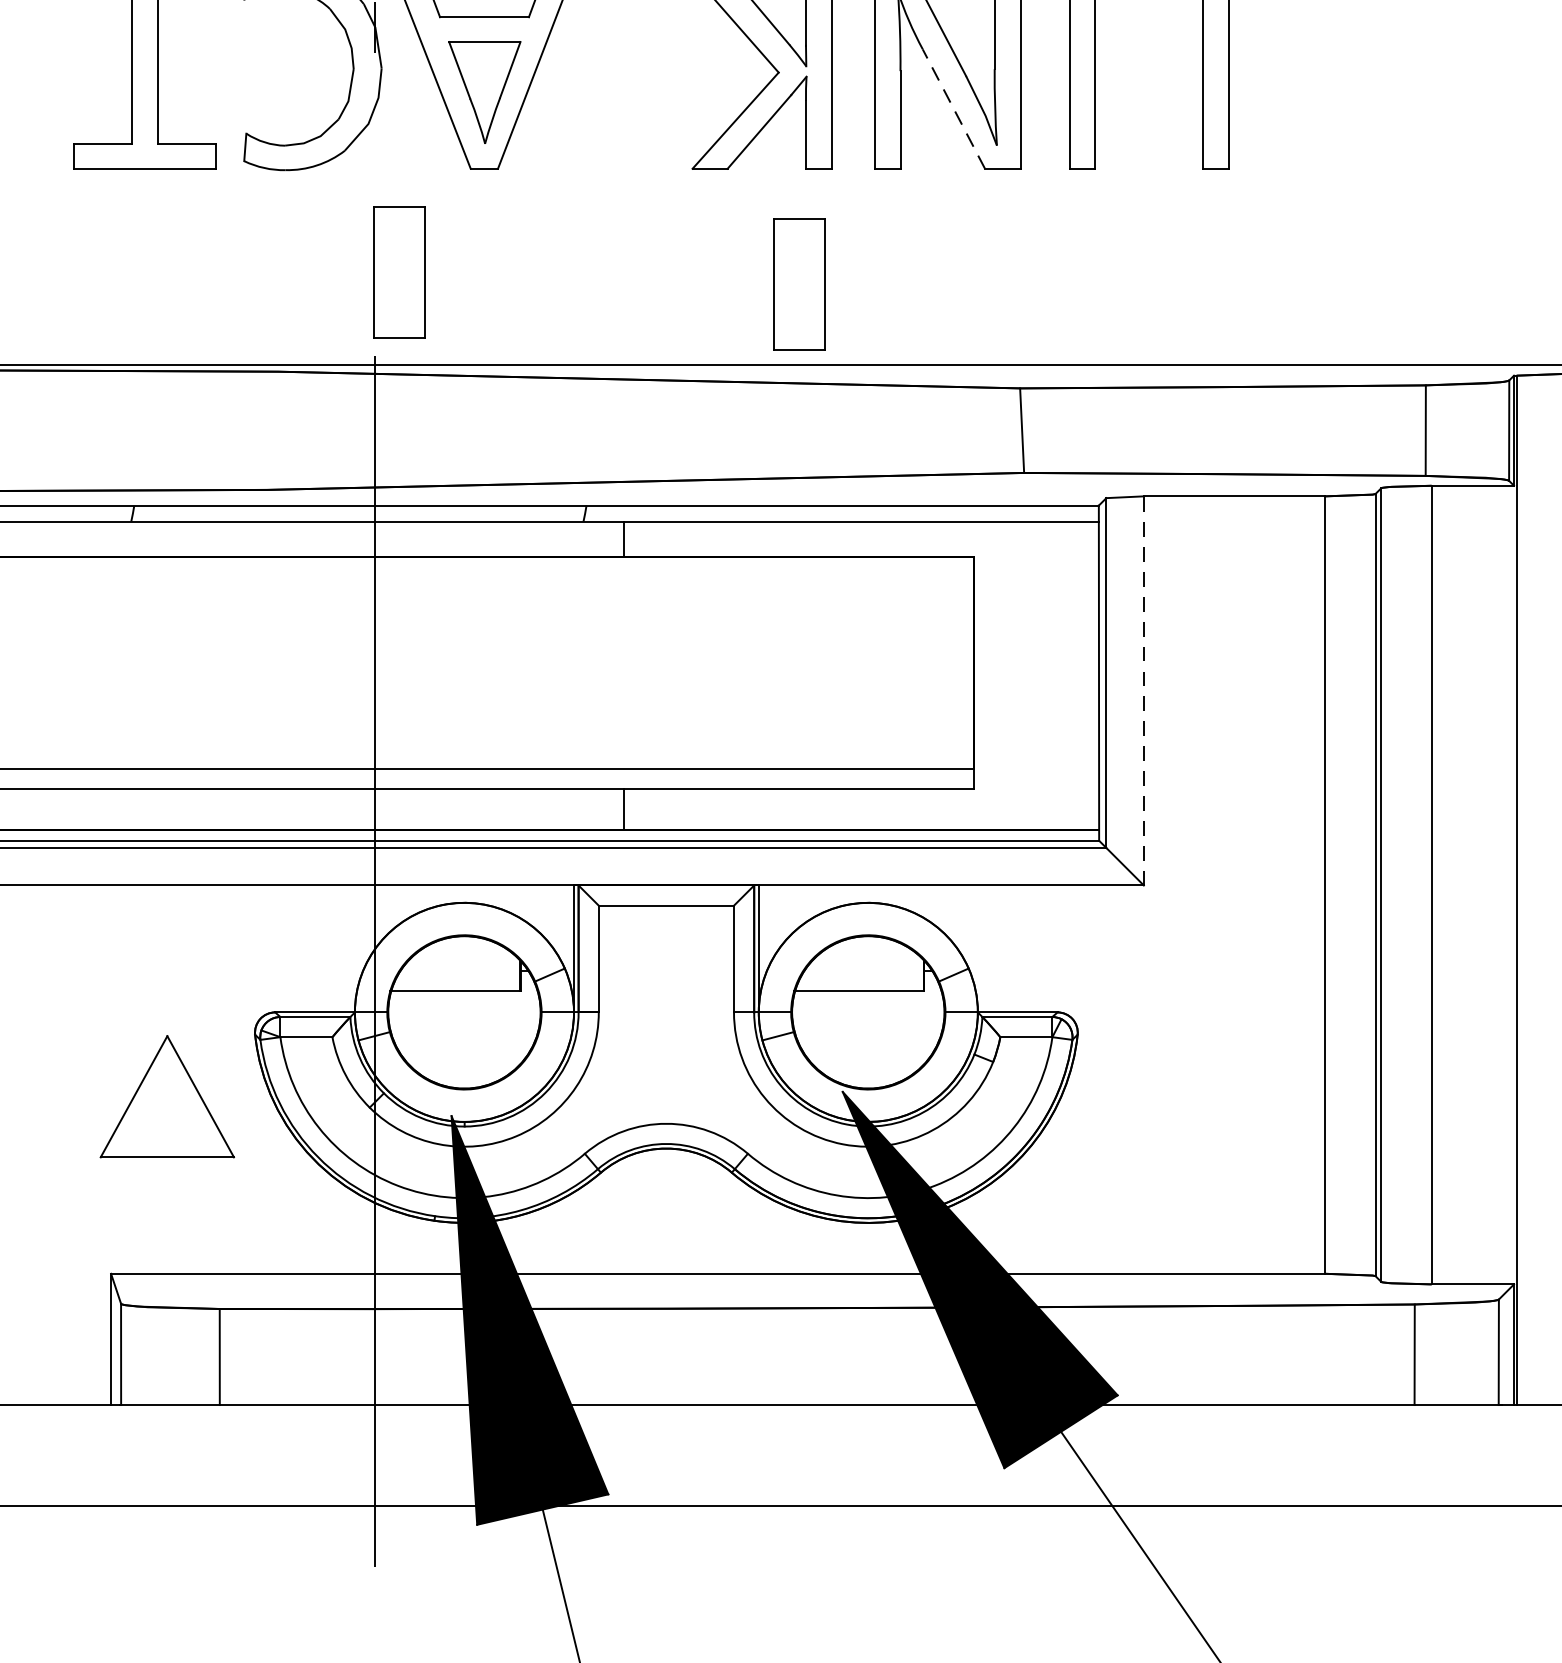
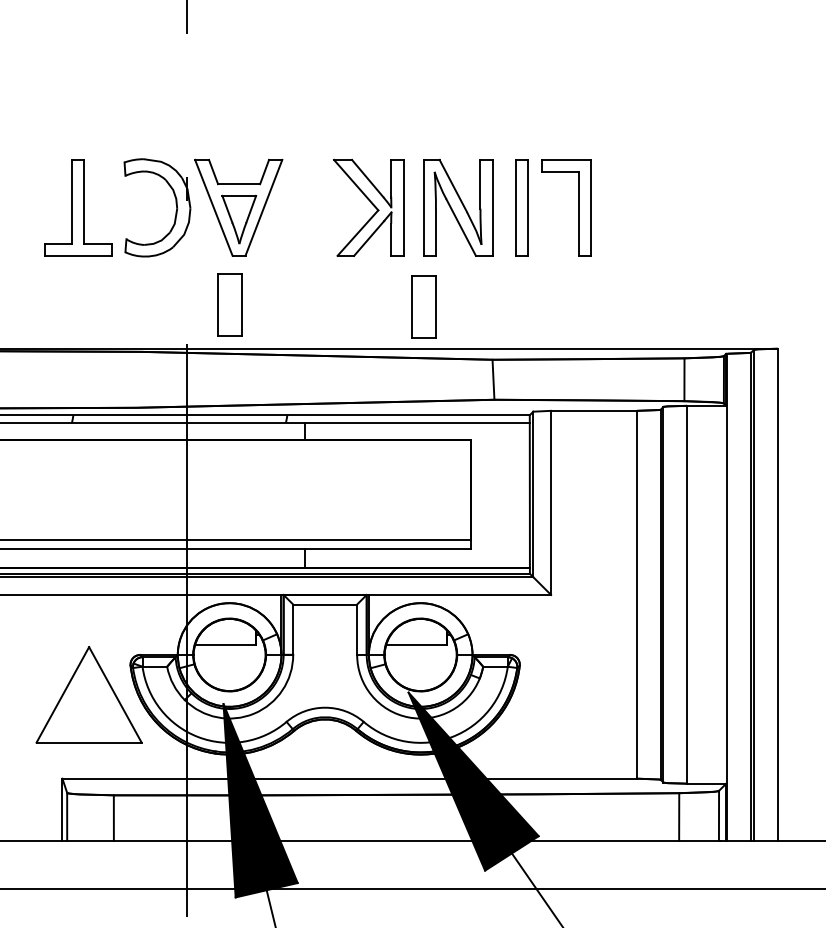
line: (954, 108) -> (461, 227), dashed -> solid
part: (398, 271) -> (229, 304), moved
part: (798, 284) -> (423, 306), moved
line: (1144, 690) -> (551, 502), dashed -> solid
part: (166, 1095) -> (88, 694), size x1.67

